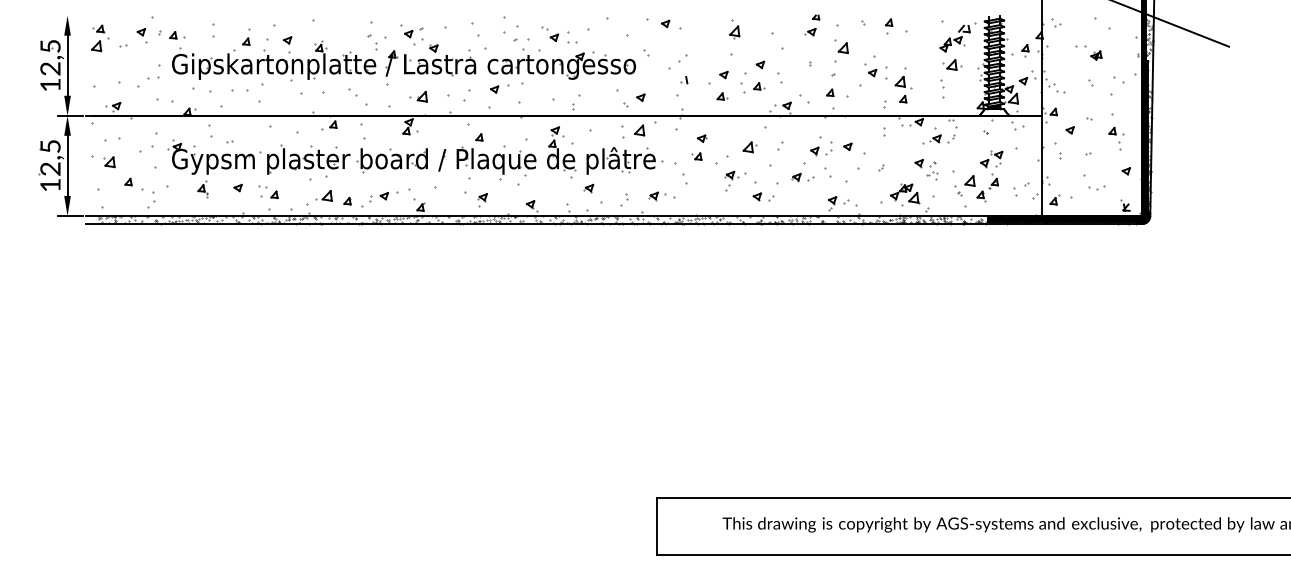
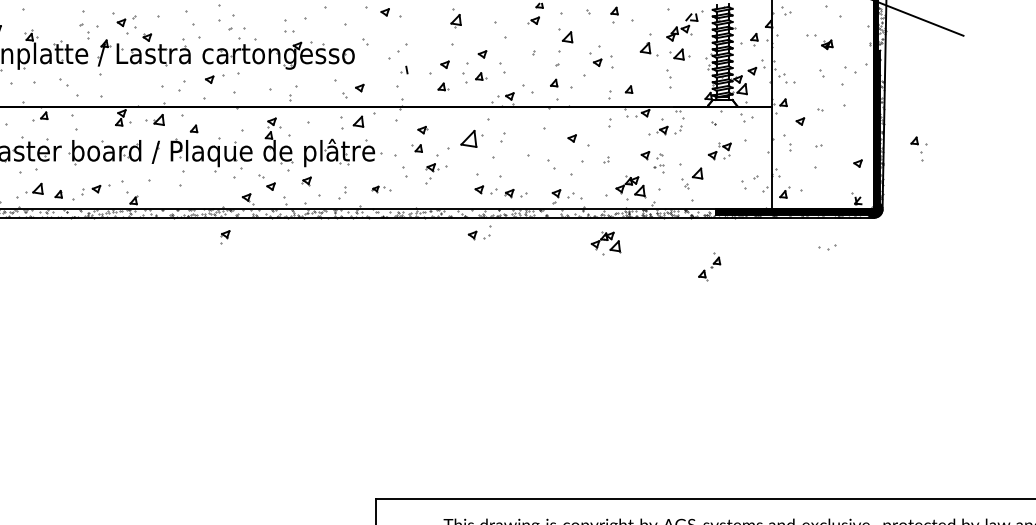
part: (550, 33) -> (267, 182), moved
part: (903, 78) -> (648, 44), moved
part: (418, 96) -> (155, 119), moved
part: (1116, 138) -> (918, 148), moved
part: (749, 147) -> (471, 139), size x1.6
part: (821, 148) -> (479, 232), moved
part: (802, 177) -> (515, 193), moved
part: (735, 180) -> (436, 173), moved
part: (987, 187) -> (709, 266), moved
part: (1096, 187) -> (827, 246), moved
part: (661, 196) -> (380, 189), size x0.7
part: (482, 200) -> (224, 237), moved
part: (880, 248) -> (605, 242), added

